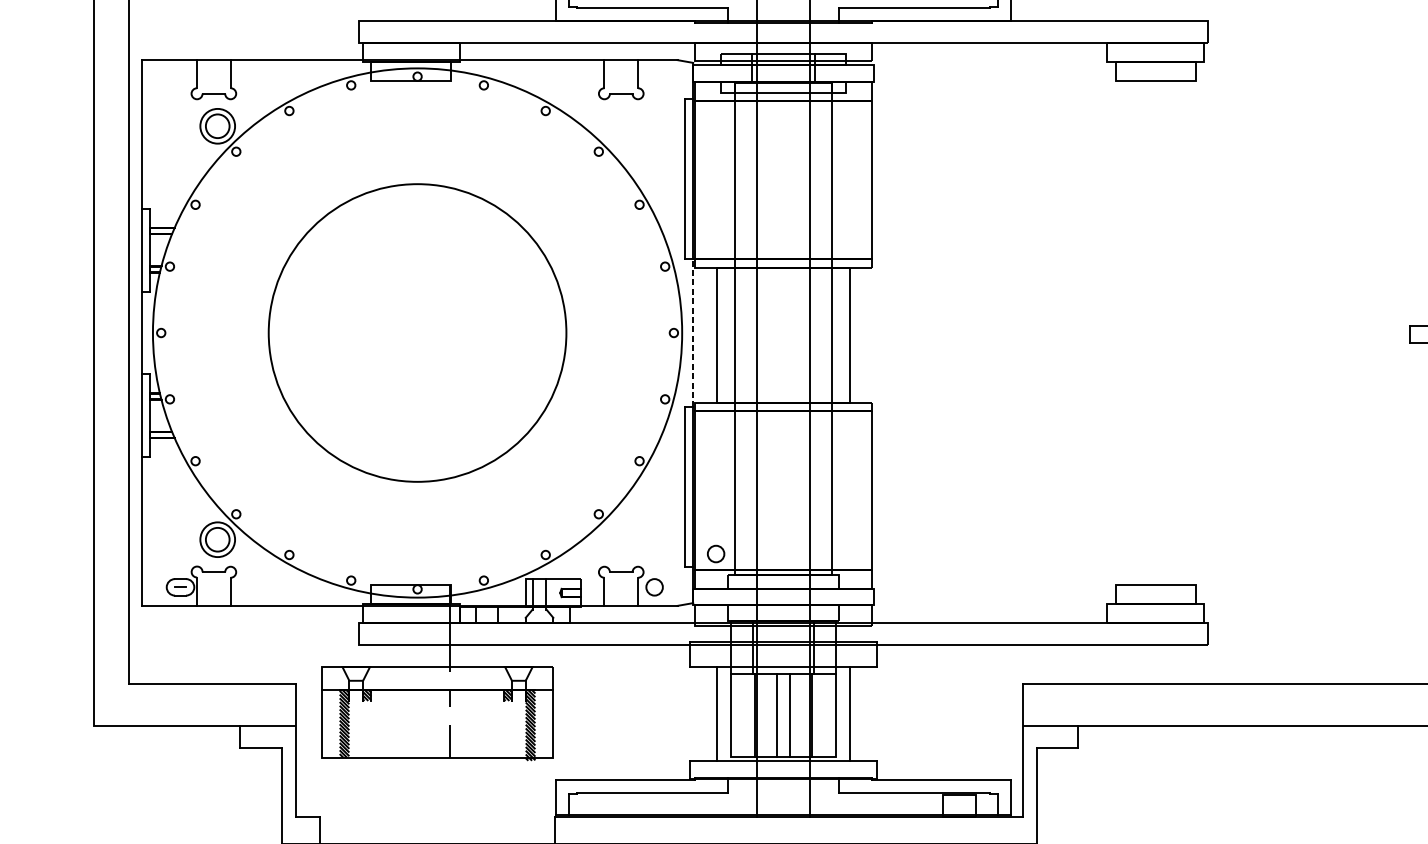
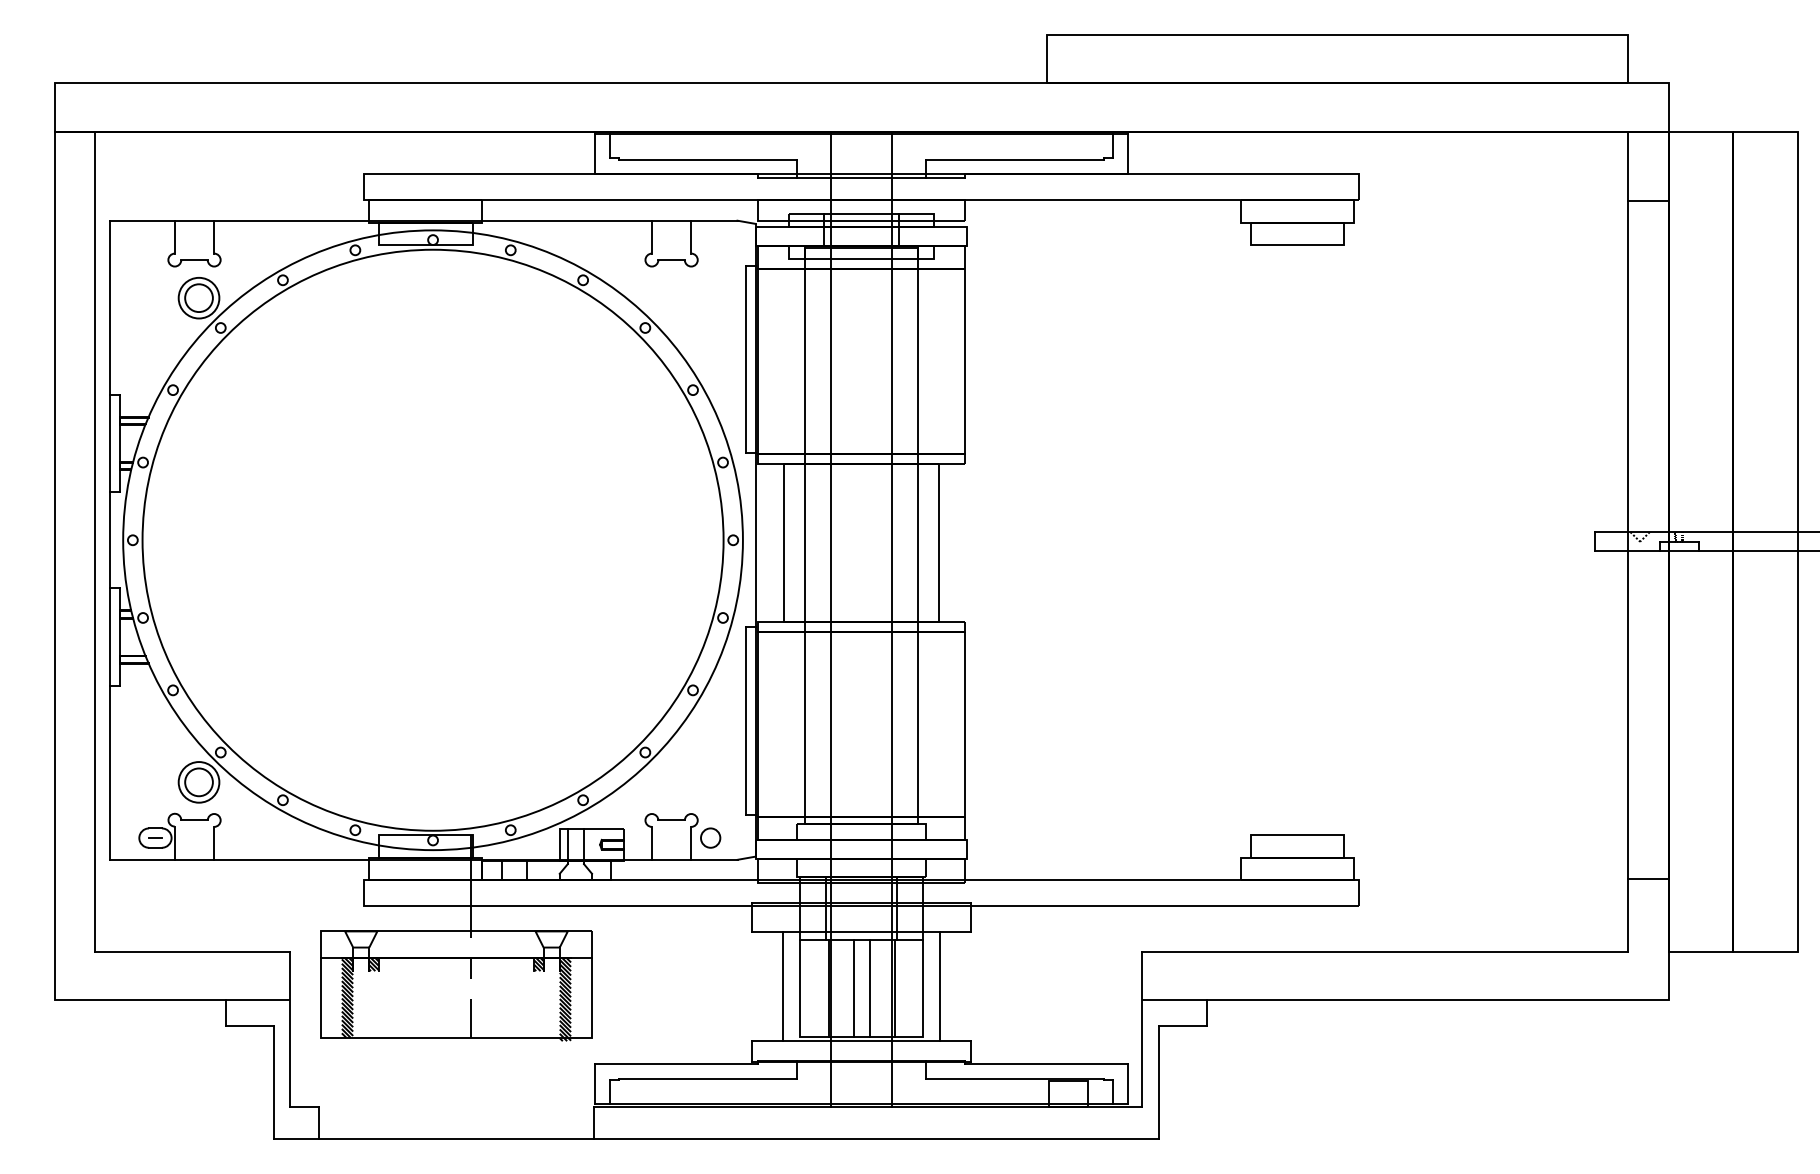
circle: (417, 332) -> (432, 539), size x1.67
line: (692, 332) -> (755, 539), dashed -> solid
circle: (715, 553) -> (782, 798), removed

